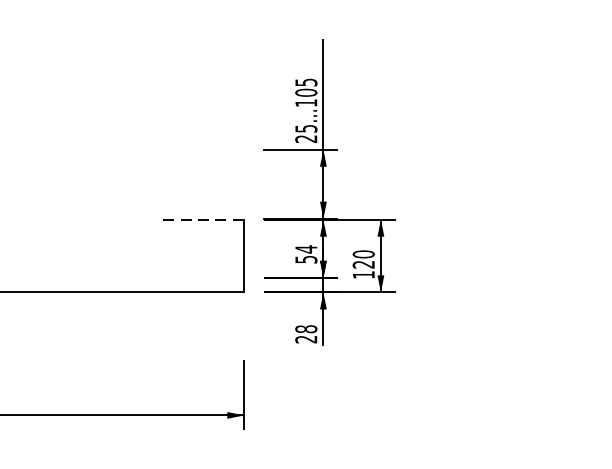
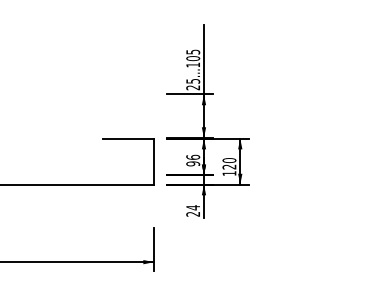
line: (203, 219) -> (128, 138), dashed -> solid
text: (306, 254) -> (193, 160), 54 -> 96
text: (306, 328) -> (193, 207), 28 -> 24

